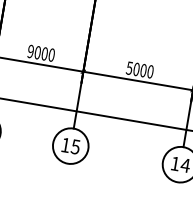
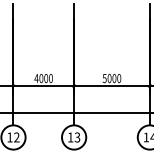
text: (30, 51) -> (36, 78), 9000 -> 4000
text: (75, 145) -> (77, 136), 15 -> 13

